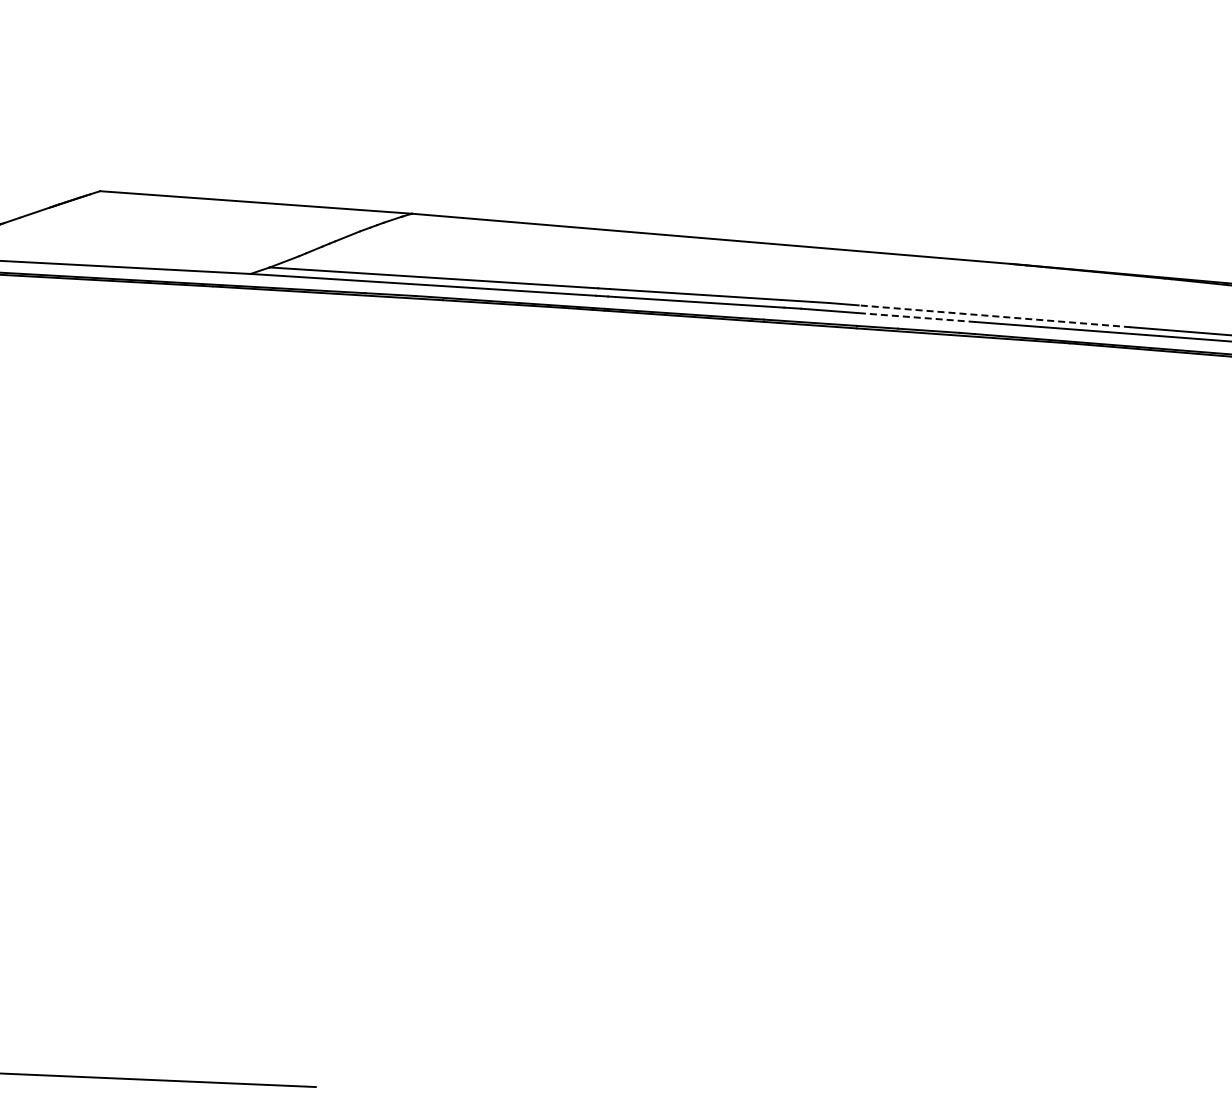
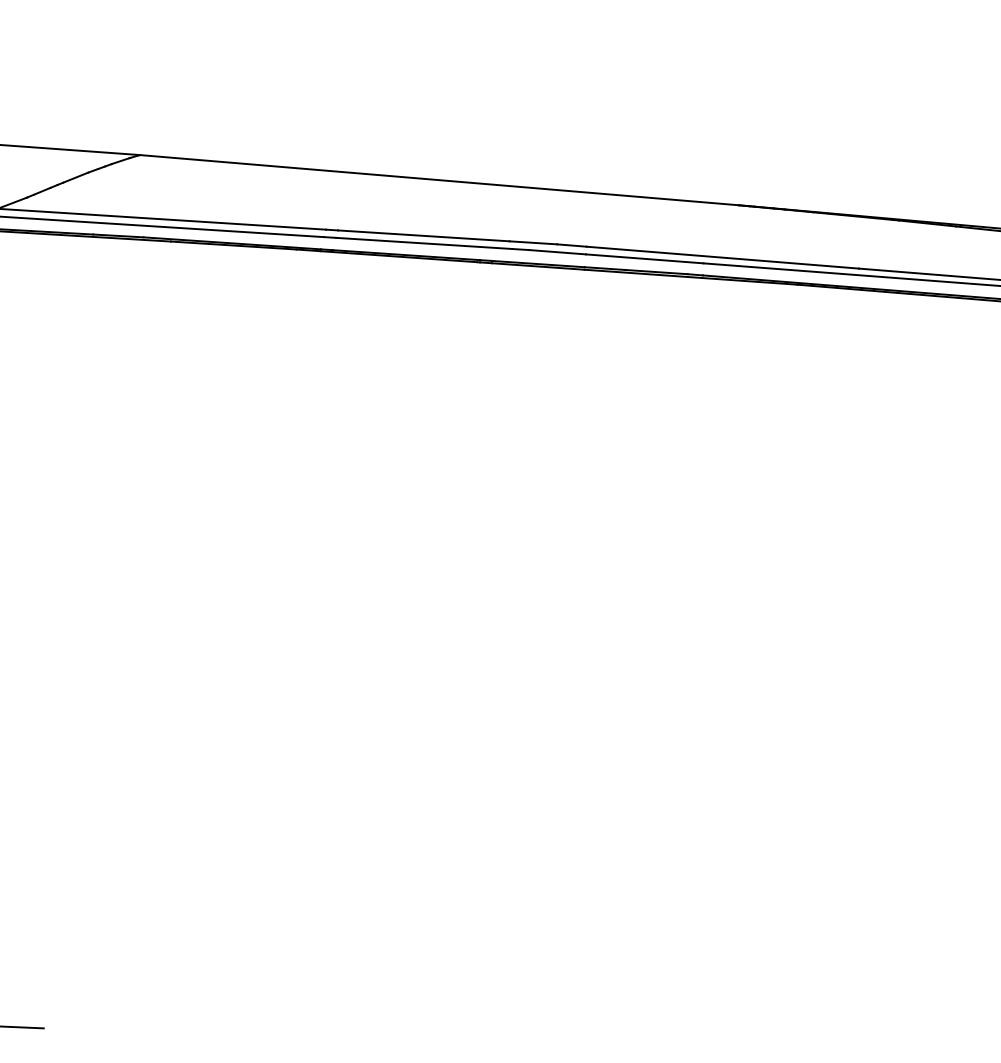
line: (994, 316) -> (722, 257), dashed -> solid
line: (916, 317) -> (644, 258), dashed -> solid

